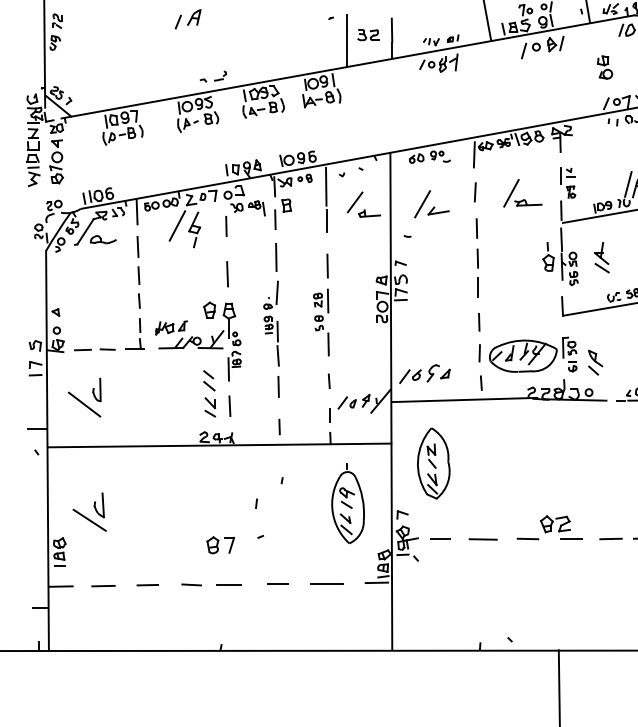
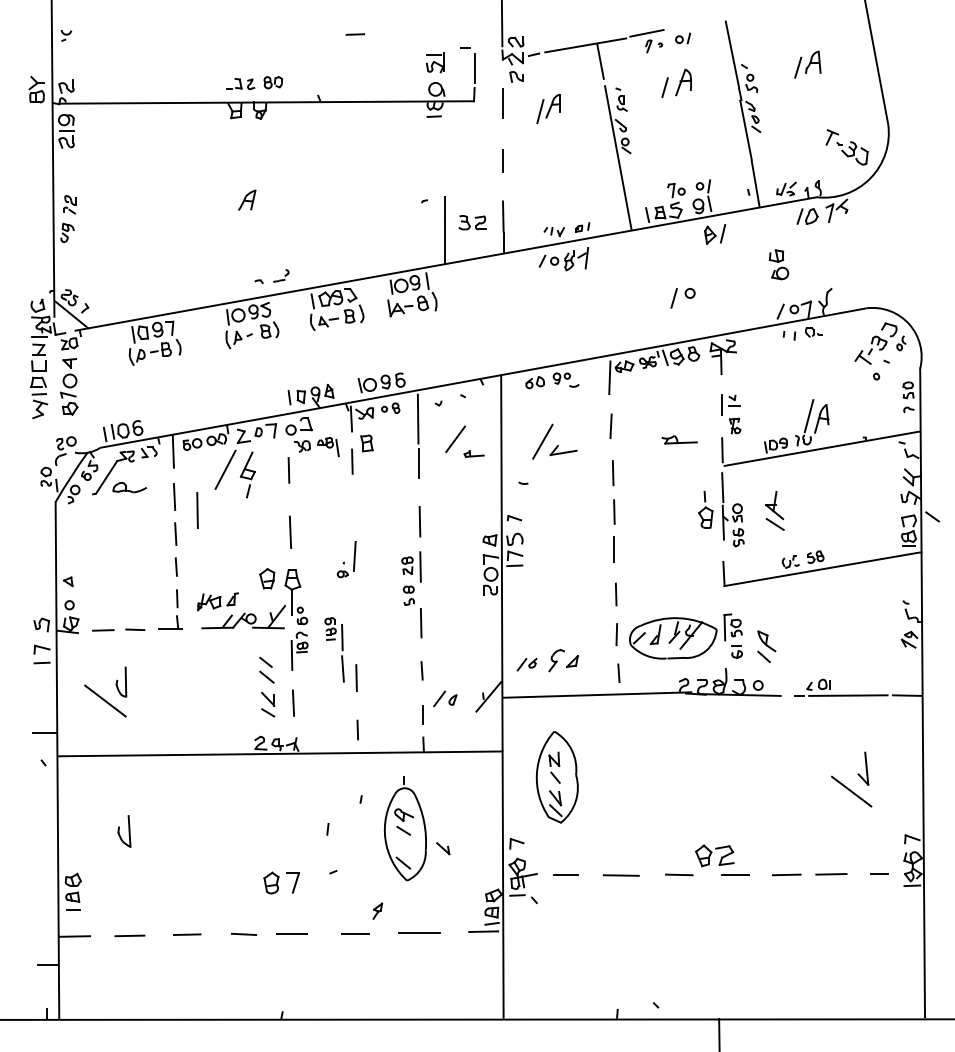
line: (178, 21) -> (226, 205), removed
part: (530, 51) -> (682, 298), moved
line: (511, 193) -> (657, 427), removed
part: (369, 213) -> (473, 453), size x0.7
line: (276, 257) -> (197, 510), moved
part: (277, 340) -> (341, 649), moved
part: (409, 376) -> (526, 664), size x0.7
part: (365, 400) -> (377, 910), moved
part: (347, 503) -> (404, 828), moved
line: (89, 520) -> (111, 850), removed

